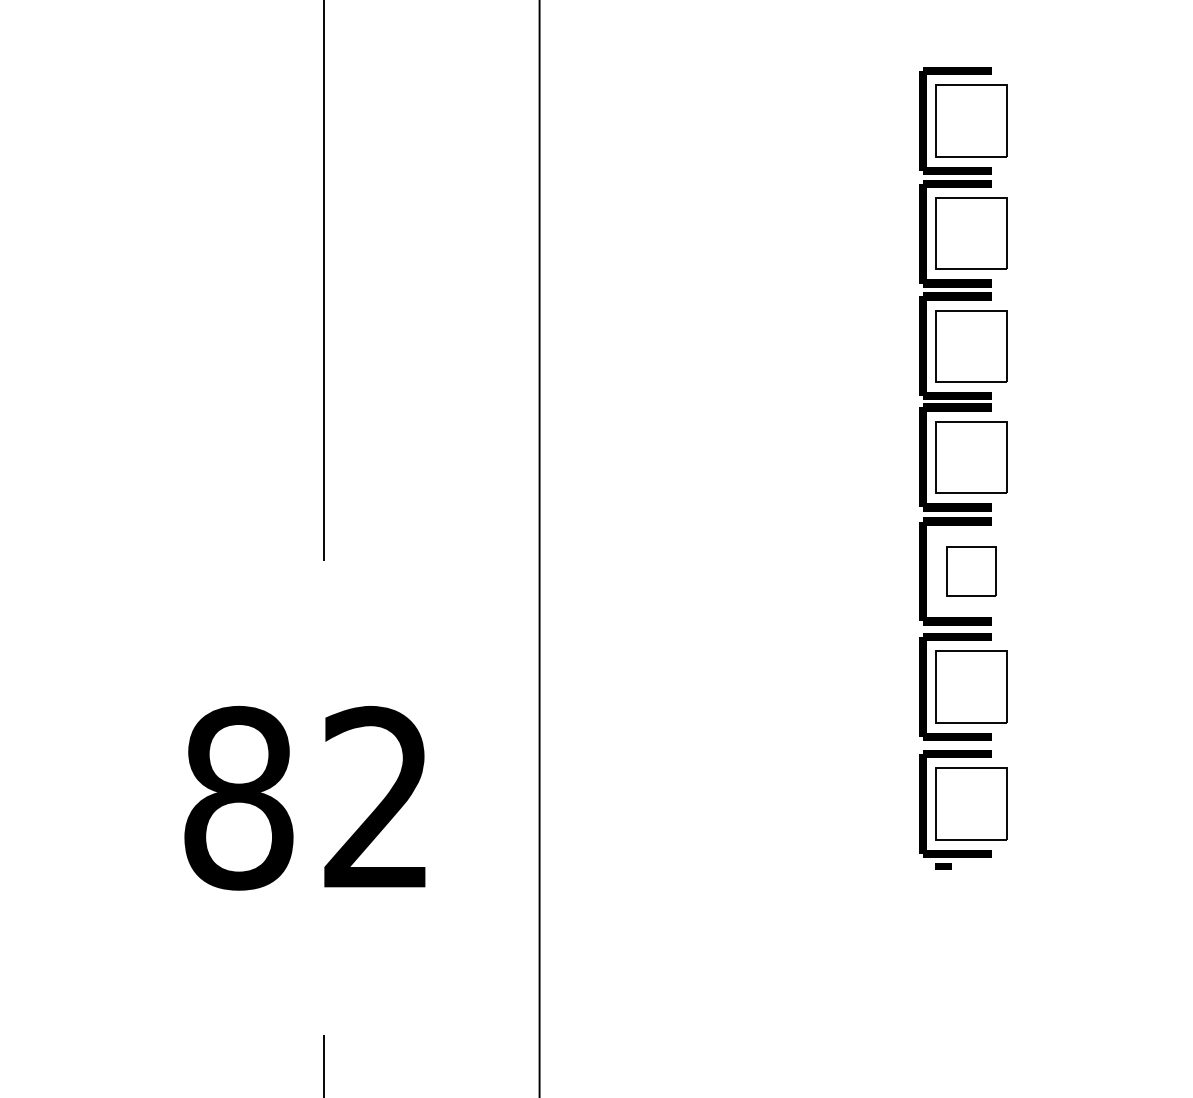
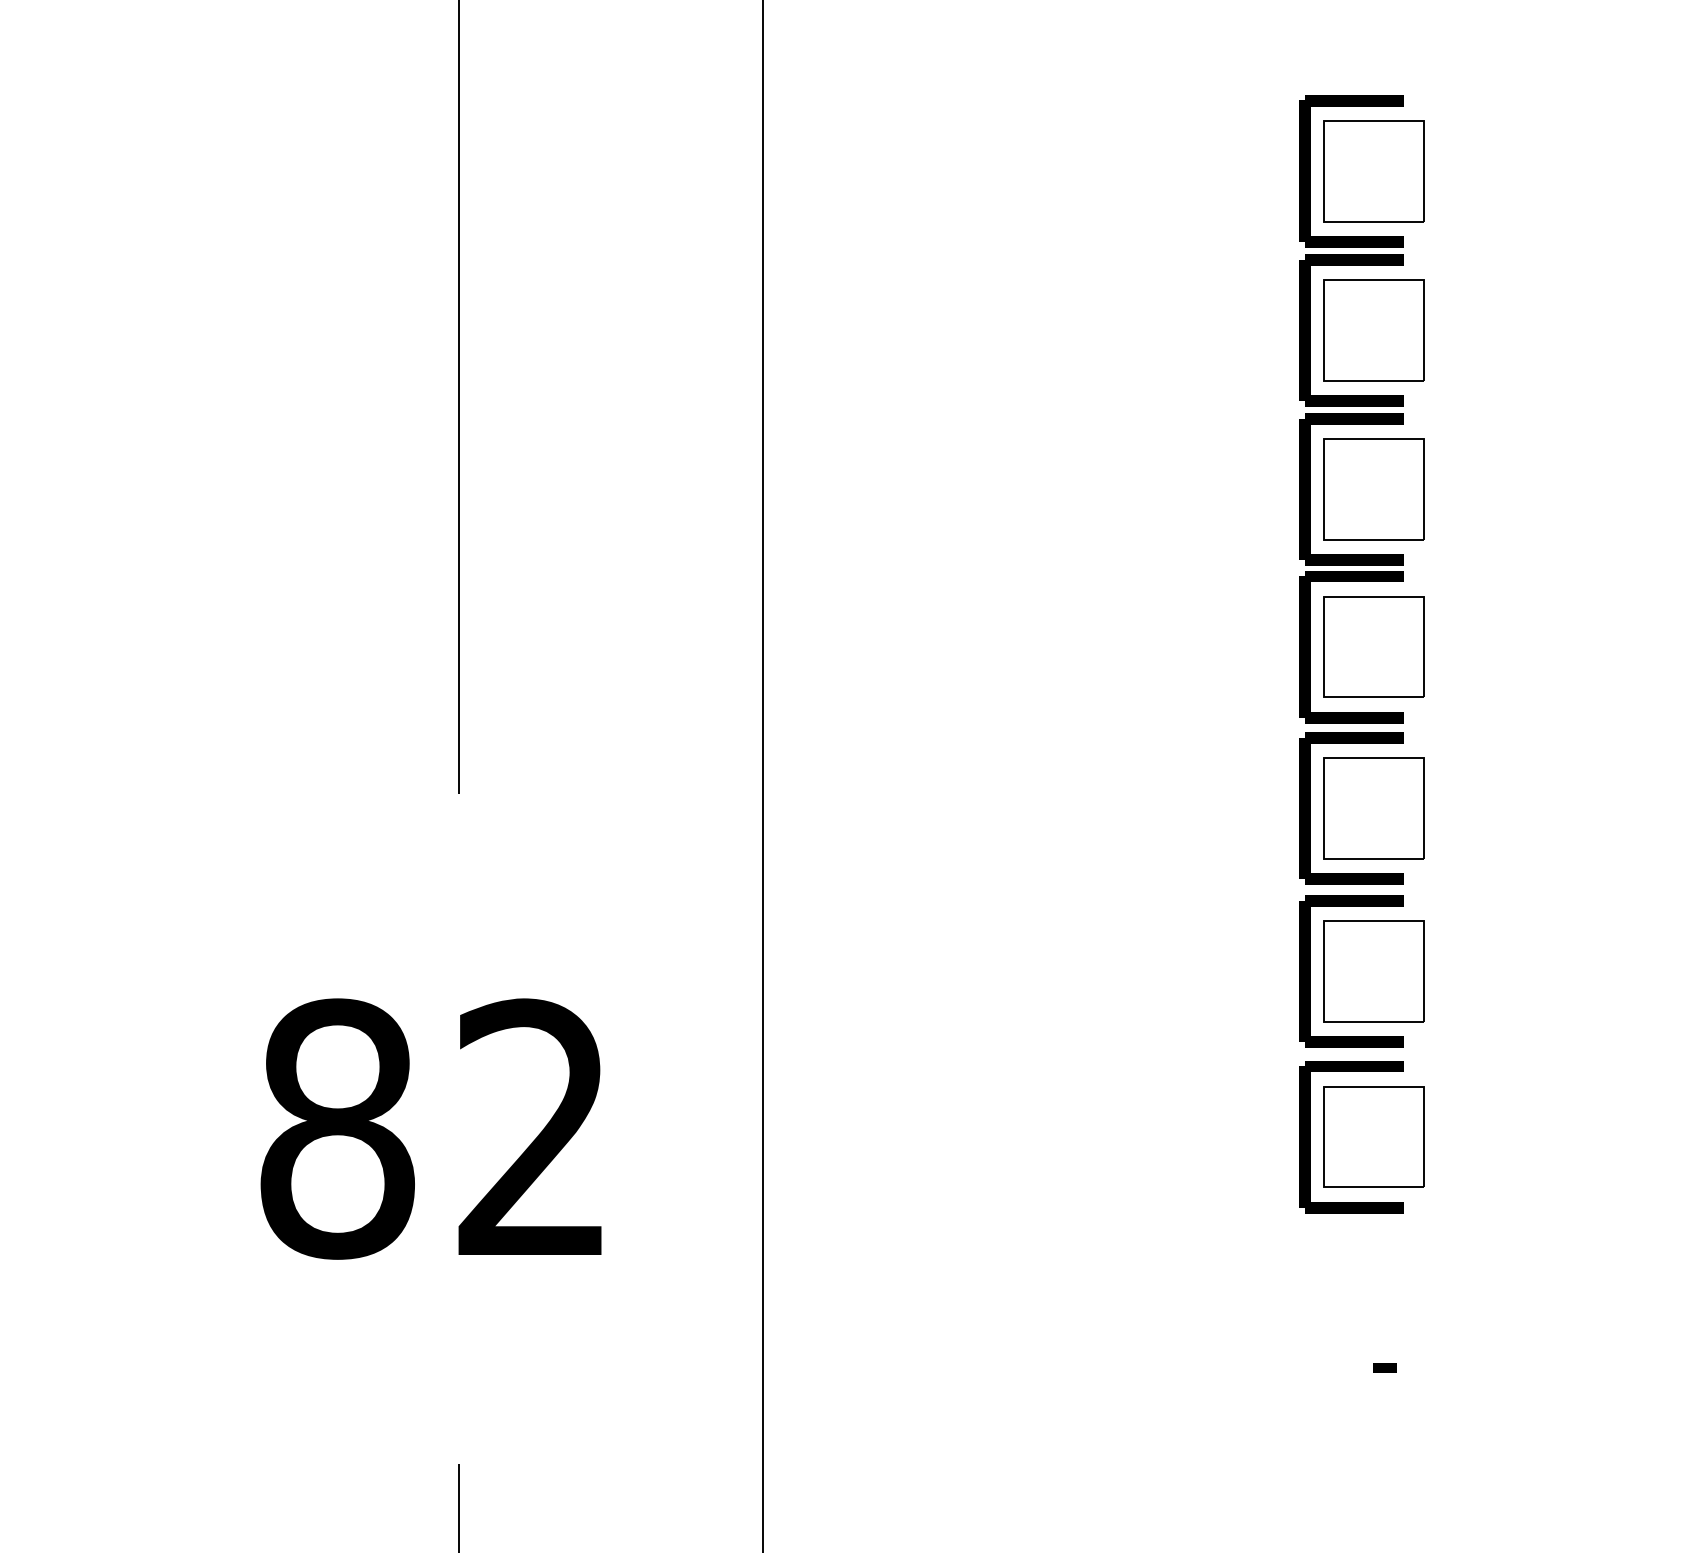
part: (971, 571) -> (1373, 808), size x1.43
line: (943, 866) -> (1385, 1368), moved

